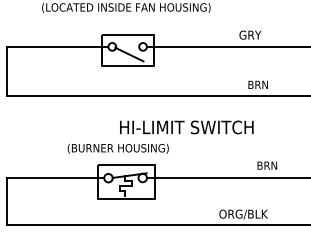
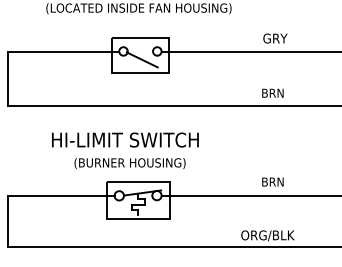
text: (257, 84) -> (272, 92), moved
text: (186, 126) -> (125, 139), moved
text: (266, 165) -> (272, 181), moved

